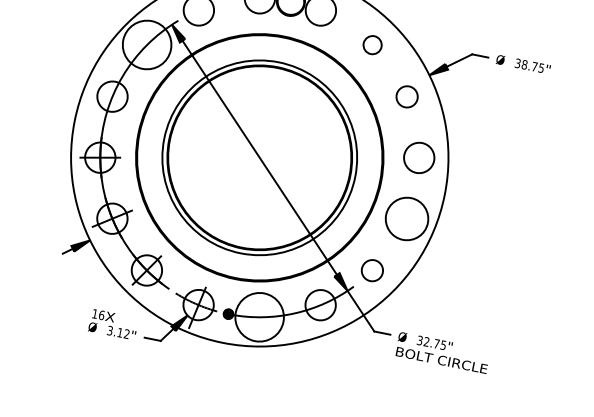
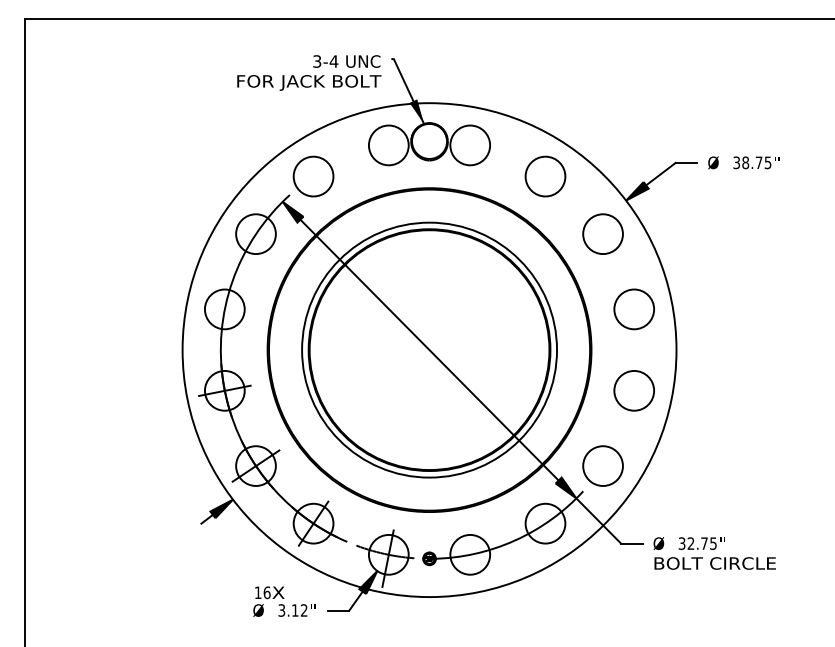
circle: (146, 45) -> (255, 234), size x0.62
circle: (372, 45) -> (545, 176), size x1.67
circle: (406, 96) -> (602, 233), size x1.43
circle: (407, 218) -> (634, 390), size x0.71
circle: (372, 270) -> (602, 465), size x1.43
circle: (259, 317) -> (470, 554), size x0.62

